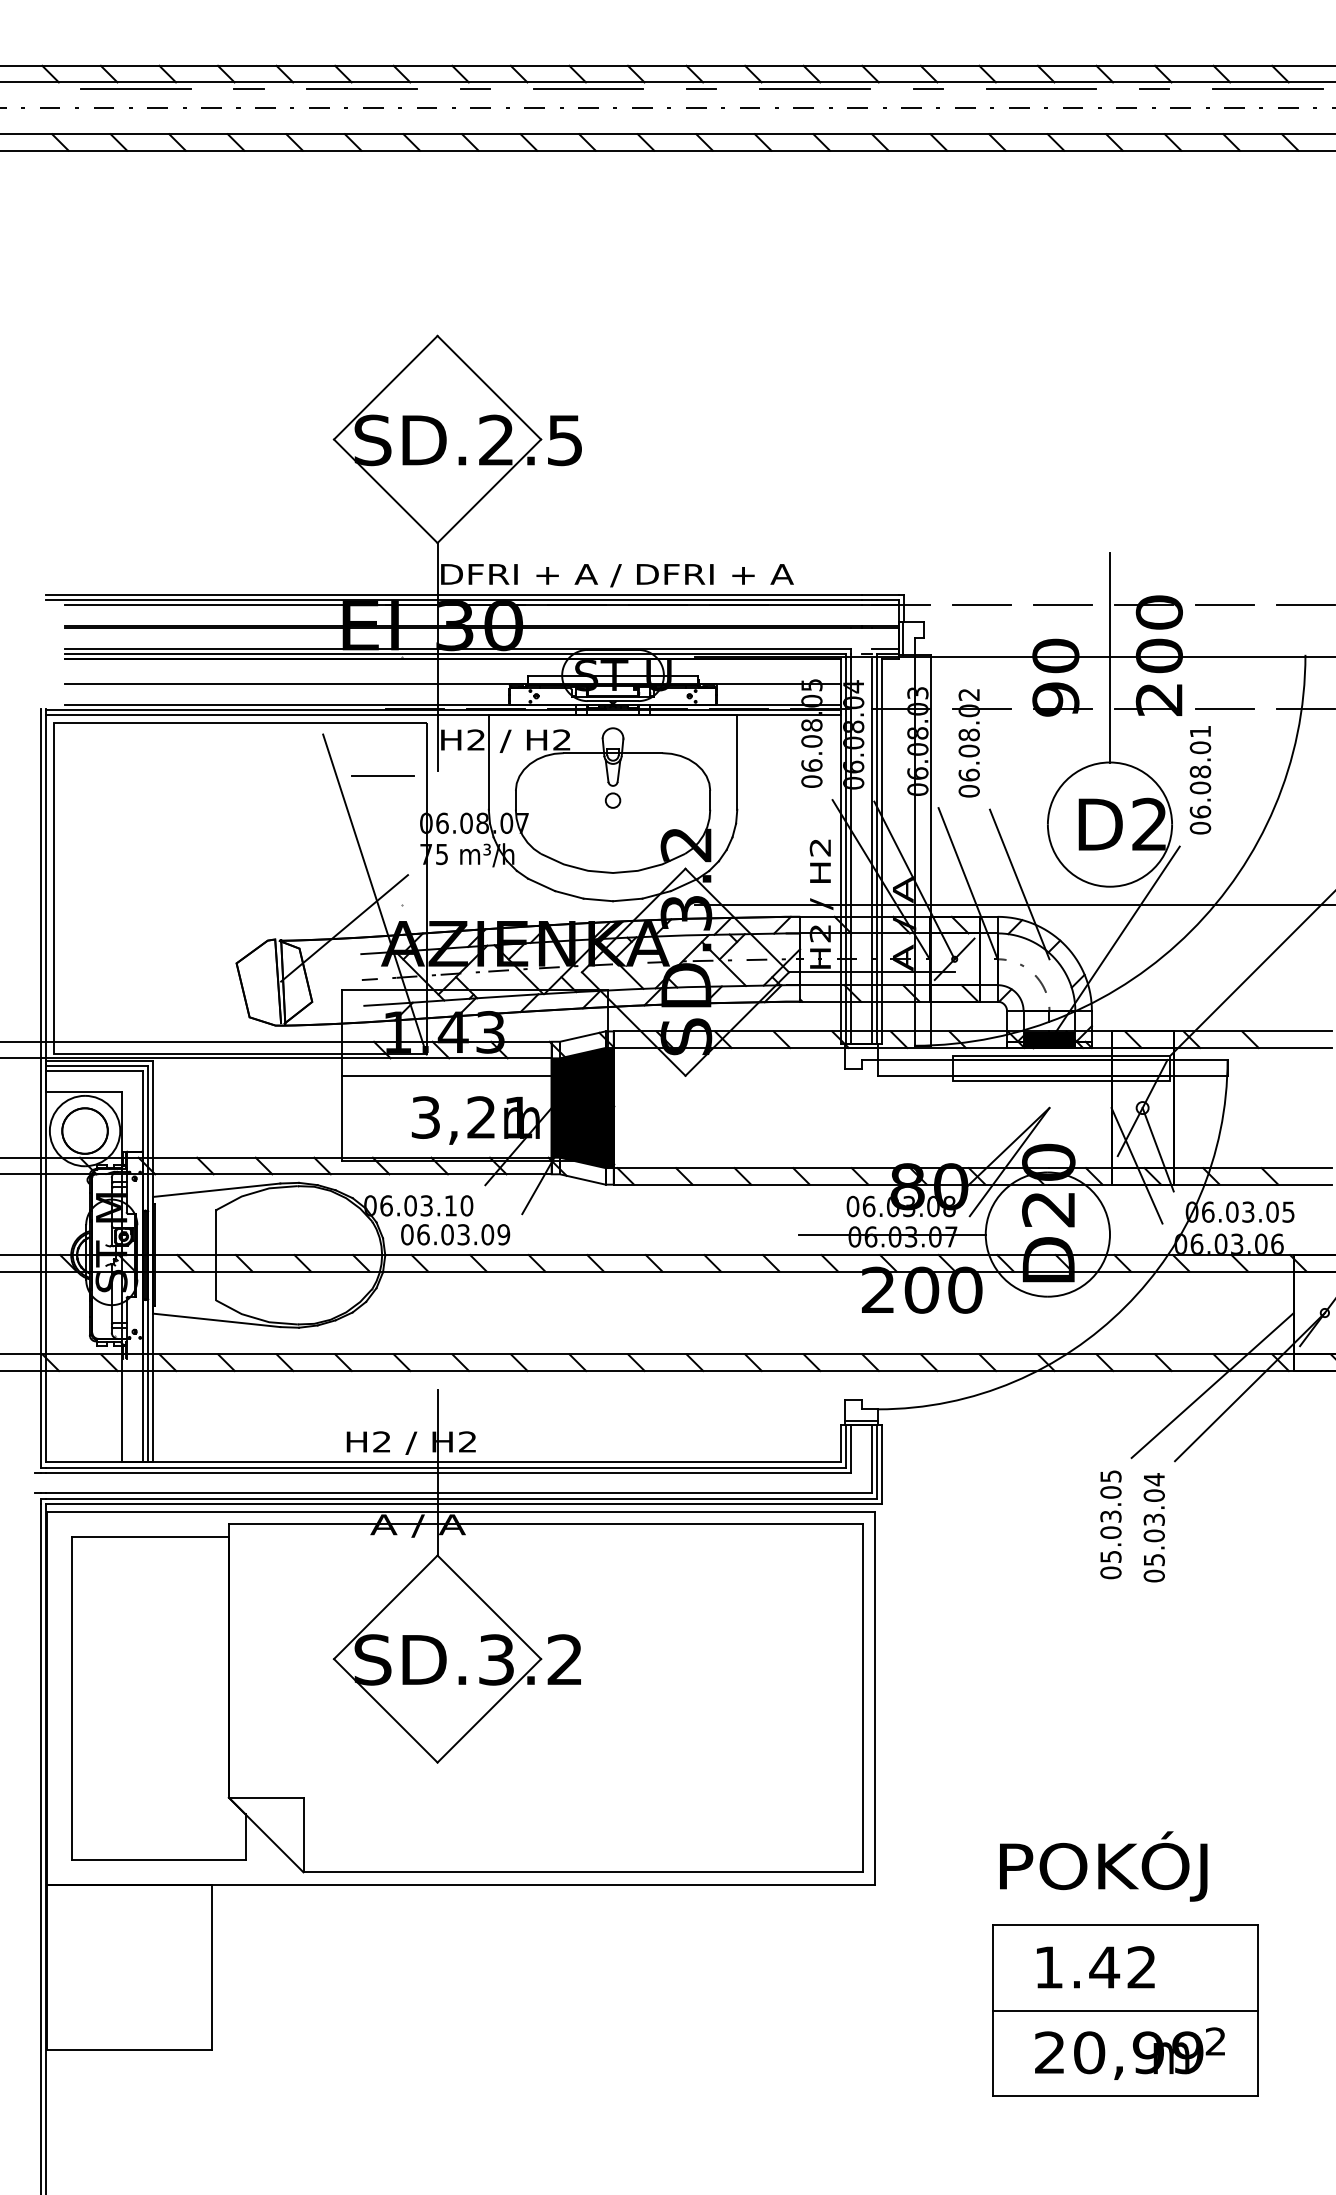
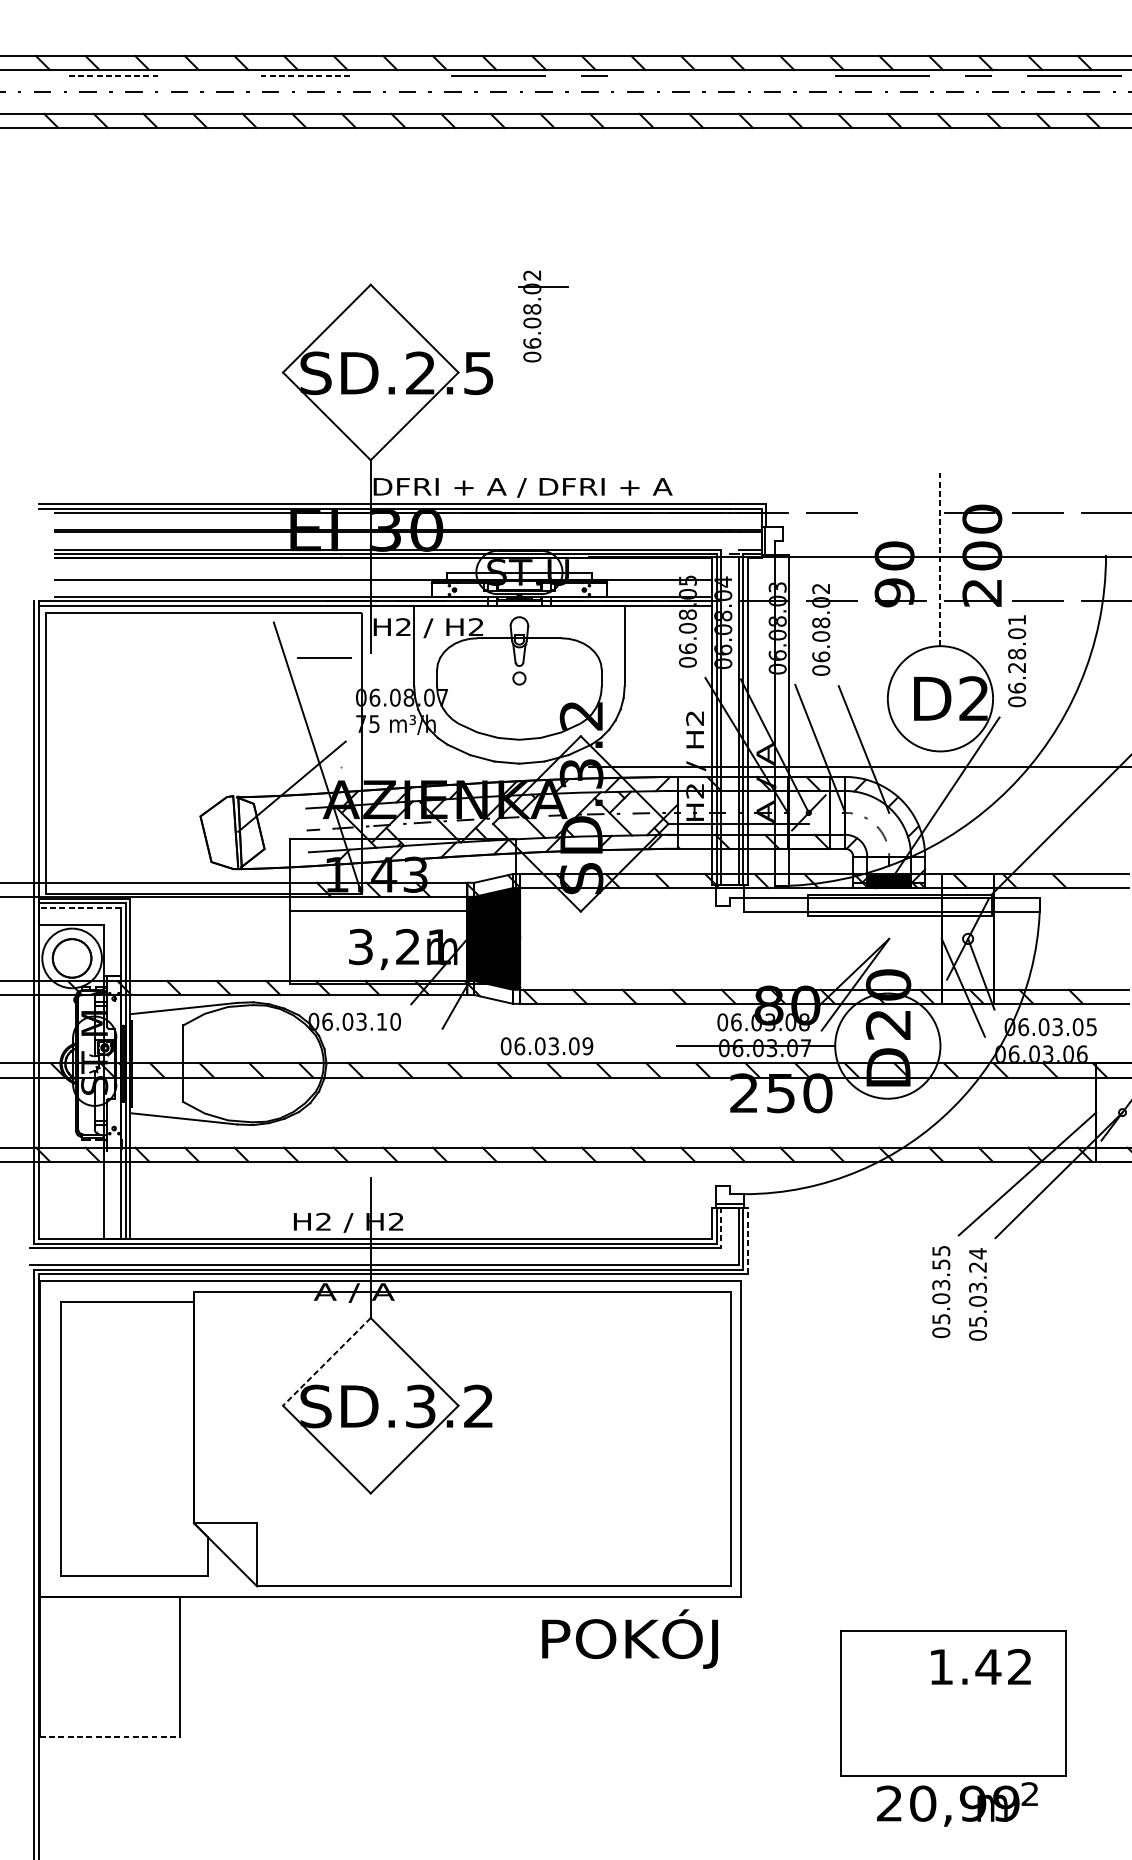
line: (135, 89) -> (114, 76), solid -> dashed
line: (248, 89) -> (210, 76), removed
line: (362, 89) -> (307, 76), solid -> dashed
line: (475, 89) -> (402, 76), removed
line: (814, 89) -> (690, 76), removed
line: (927, 89) -> (785, 76), removed
part: (640, 373) -> (542, 316), added
line: (1063, 605) -> (901, 513), removed
line: (1109, 657) -> (940, 557), solid -> dashed
text: (1200, 787) -> (1017, 667), 06.08.01 -> 06.28.01
line: (94, 1071) -> (80, 907), solid -> dashed
text: (455, 1234) -> (546, 1046), moved
text: (921, 1289) -> (780, 1092), 200 -> 250
line: (851, 1448) -> (721, 1227), solid -> dashed
line: (882, 1463) -> (747, 1240), solid -> dashed
text: (1110, 1492) -> (940, 1264), 05.03.05 -> 05.03.55
text: (1153, 1495) -> (977, 1267), 05.03.04 -> 05.03.24
line: (385, 1607) -> (326, 1362), solid -> dashed
text: (1103, 1866) -> (629, 1639), moved
text: (1095, 1967) -> (980, 1667), moved
line: (1124, 2010) -> (952, 1703), removed
line: (129, 2050) -> (109, 1737), solid -> dashed
text: (1129, 2053) -> (956, 1804), moved

